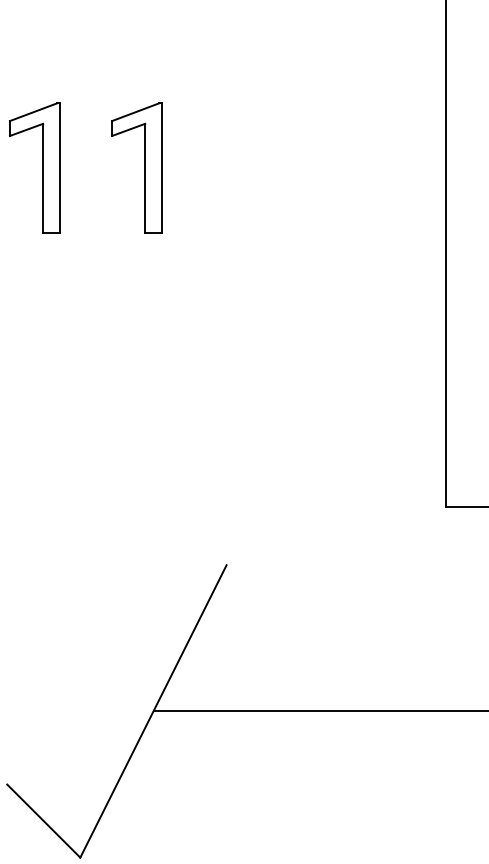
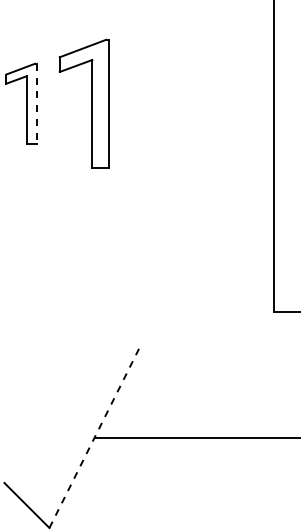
line: (59, 167) -> (36, 103), solid -> dashed
part: (137, 167) -> (84, 103), size x1.6
line: (153, 712) -> (94, 438), solid -> dashed

